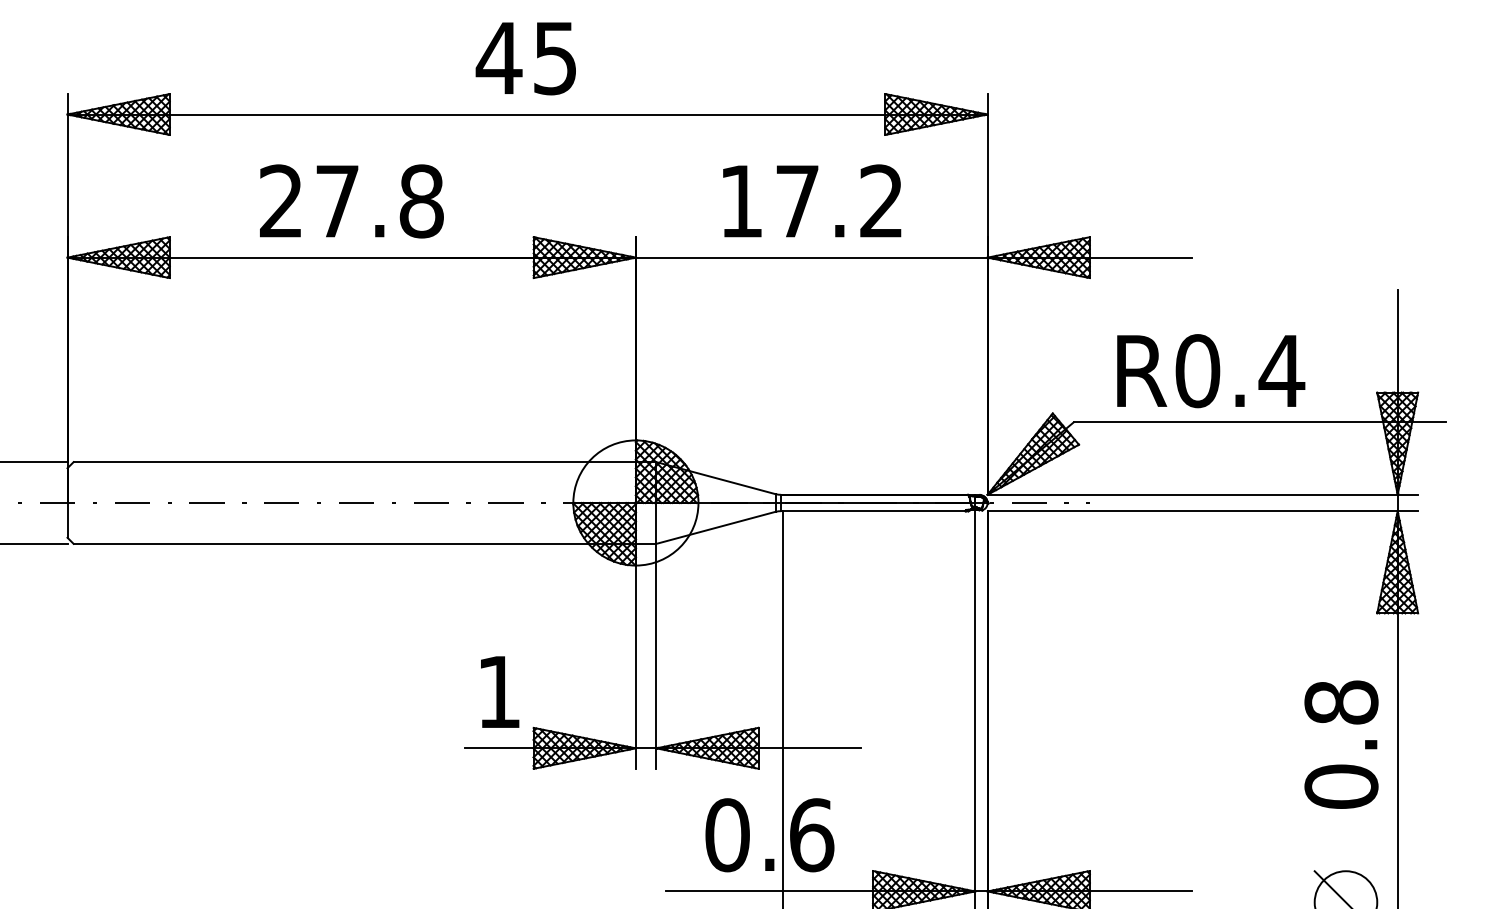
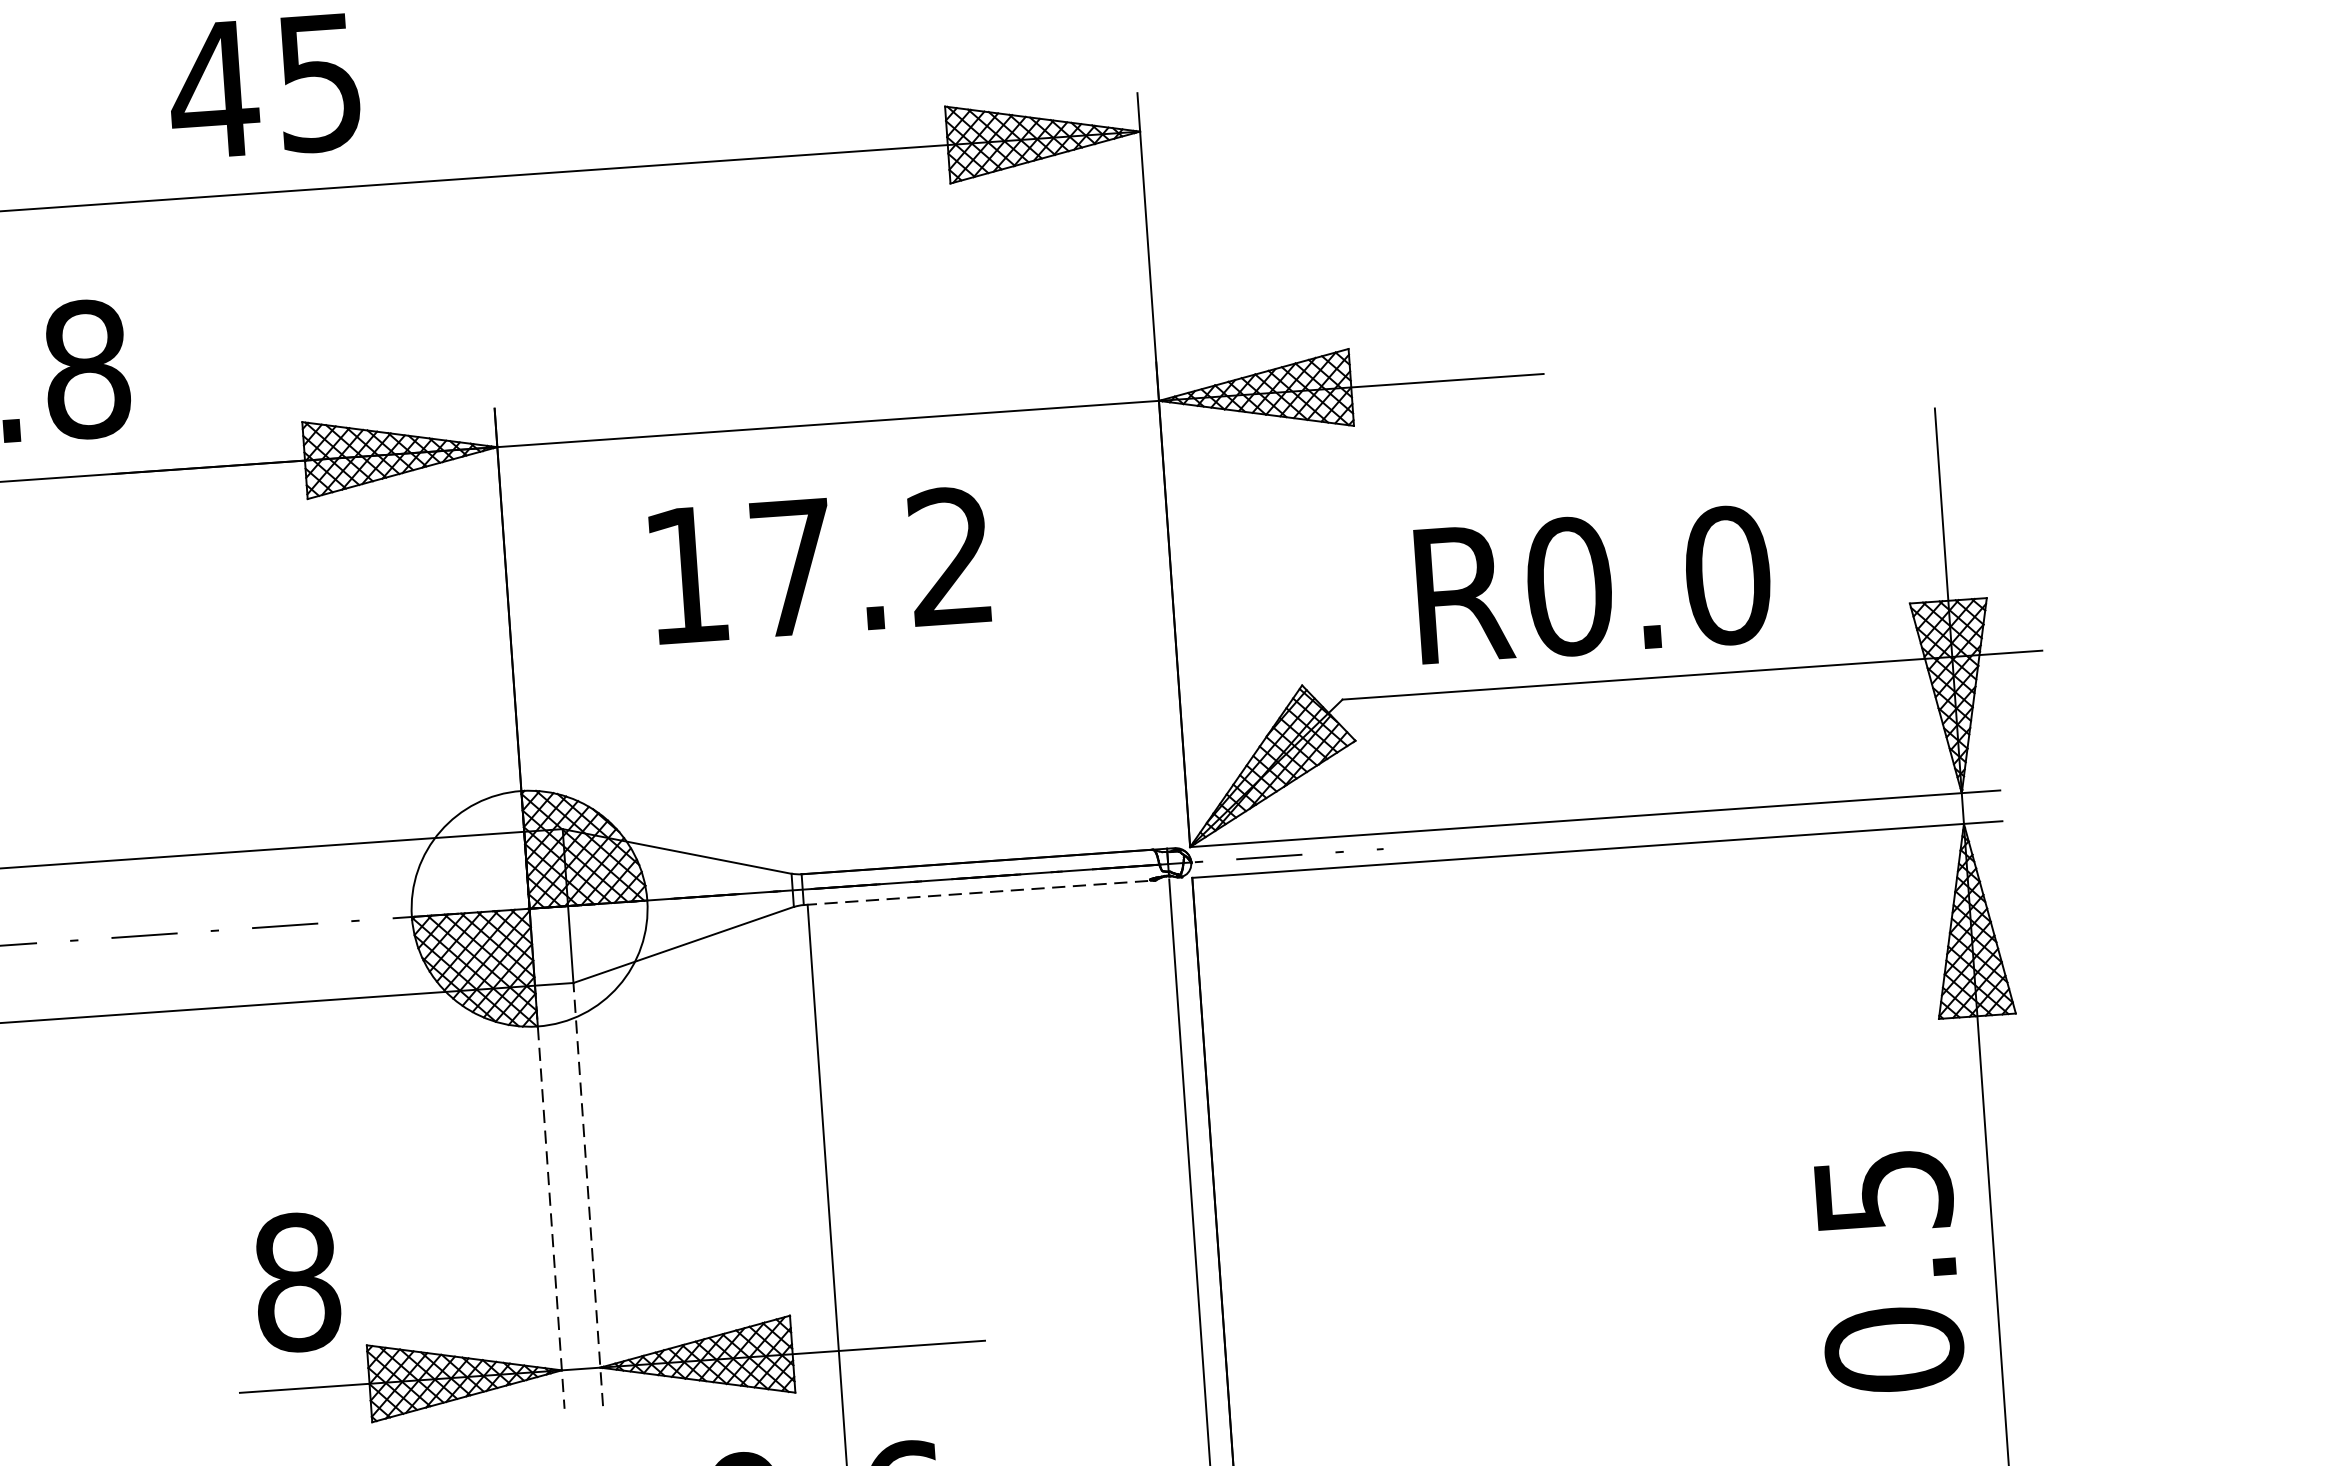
text: (812, 200) -> (820, 564), moved
text: (1281, 371) -> (1726, 576), R0.4 -> R0.0
line: (874, 511) -> (979, 893), solid -> dashed
line: (656, 655) -> (588, 1192), solid -> dashed
line: (635, 656) -> (549, 1197), solid -> dashed
text: (499, 692) -> (297, 1283), 1 -> 8
text: (1341, 702) -> (1883, 1191), 0.8 -> 0.5

